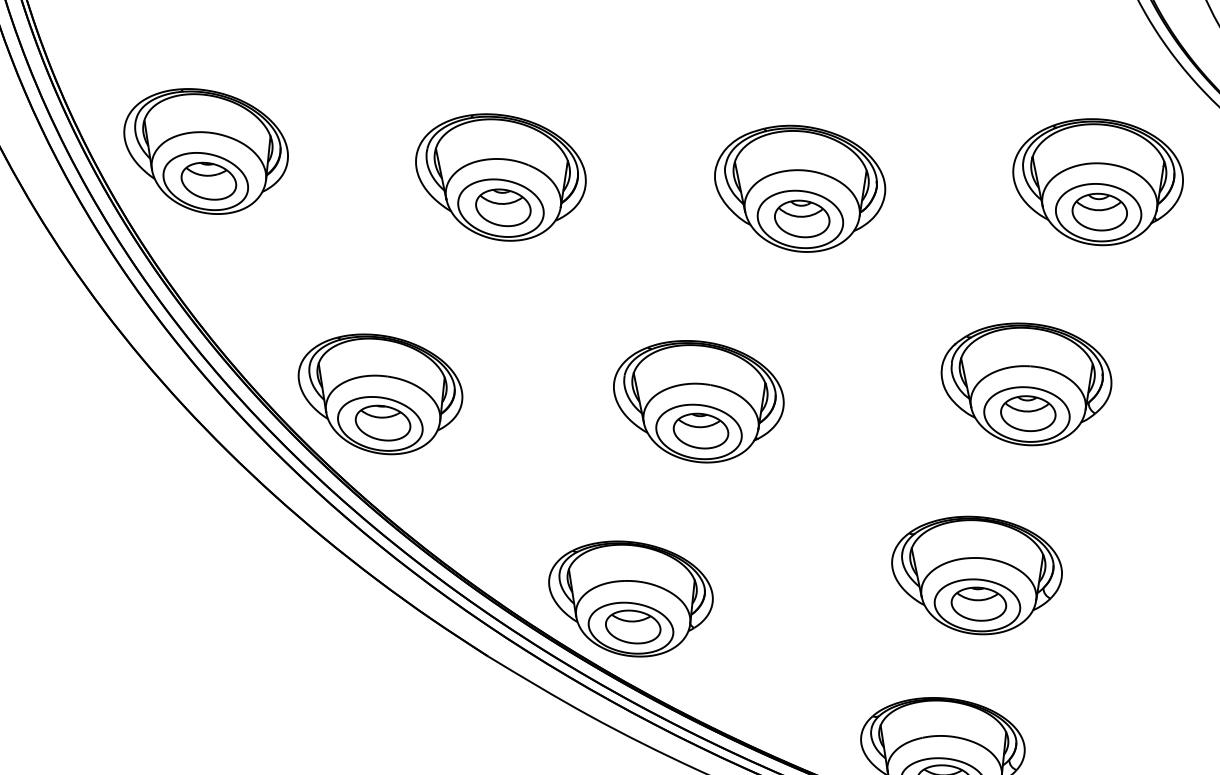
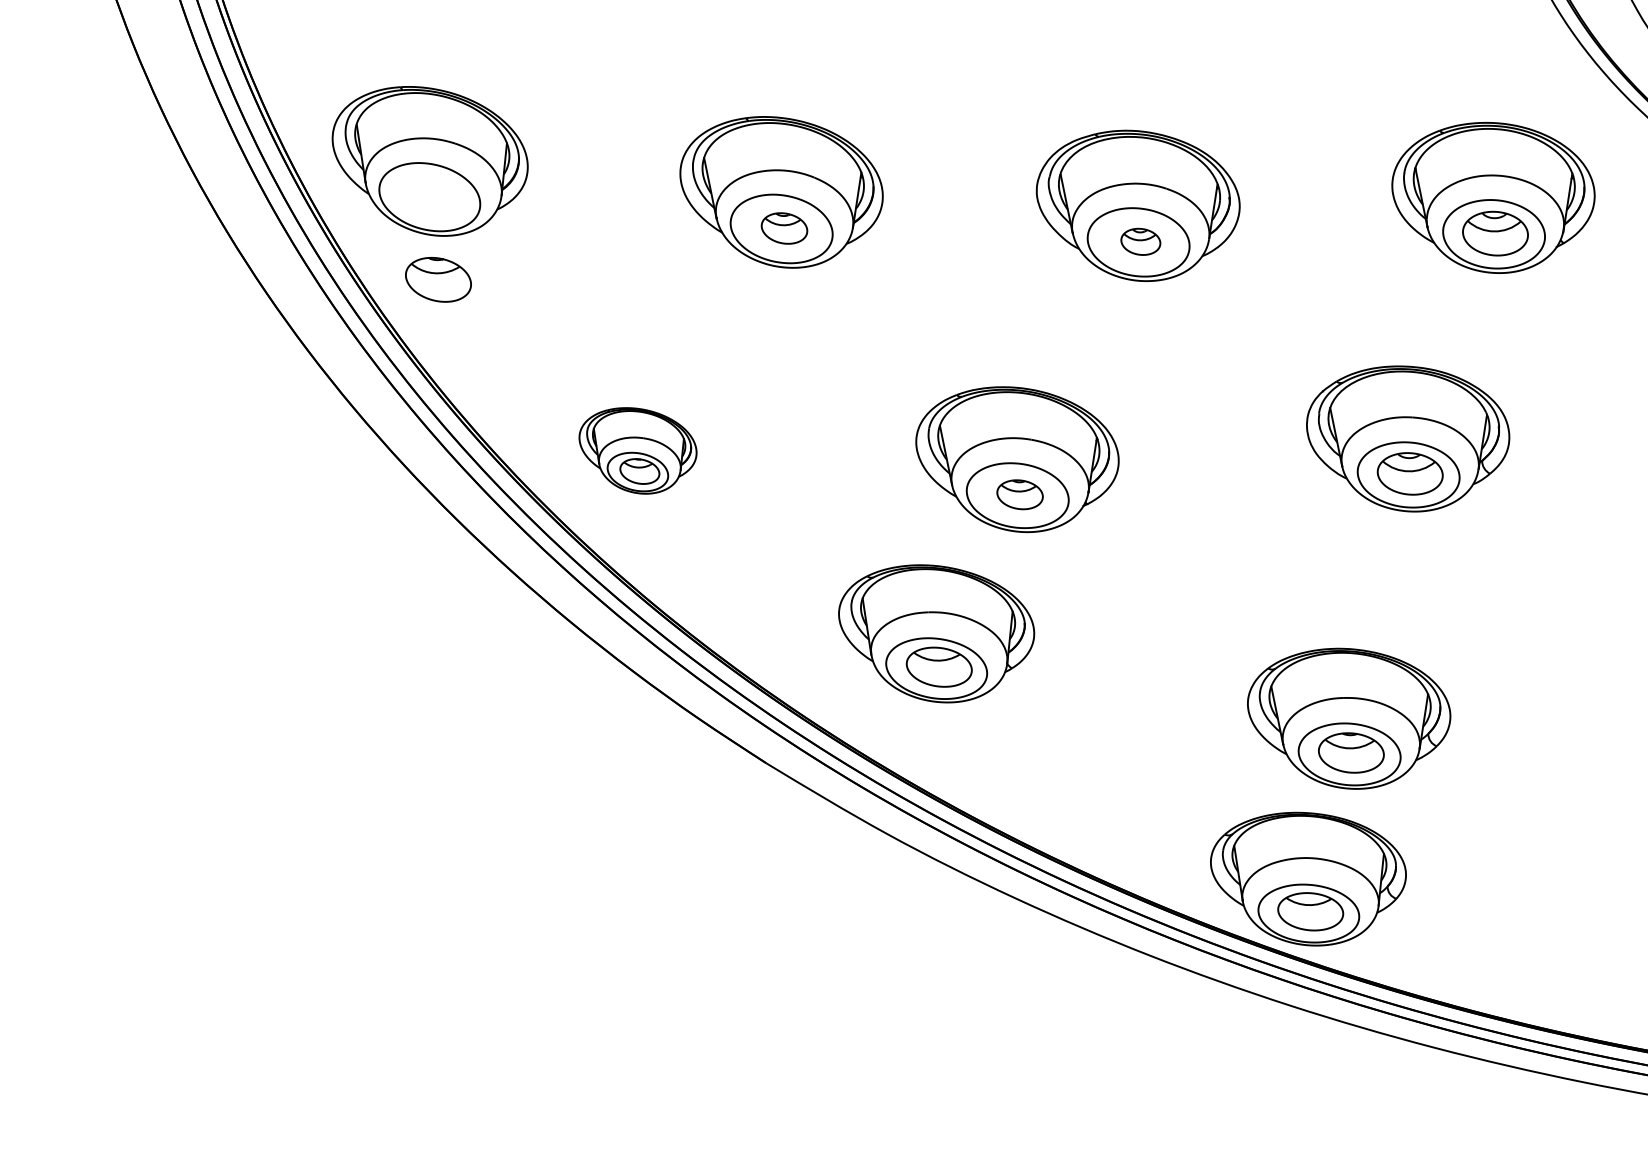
part: (208, 180) -> (438, 279), moved
part: (503, 207) -> (784, 228), size x0.7
part: (802, 218) -> (1140, 241), size x0.6
part: (380, 394) -> (637, 450), size x0.6
part: (700, 430) -> (1019, 494), size x0.7
part: (977, 575) -> (1349, 718), moved
part: (630, 598) -> (936, 633), moved

